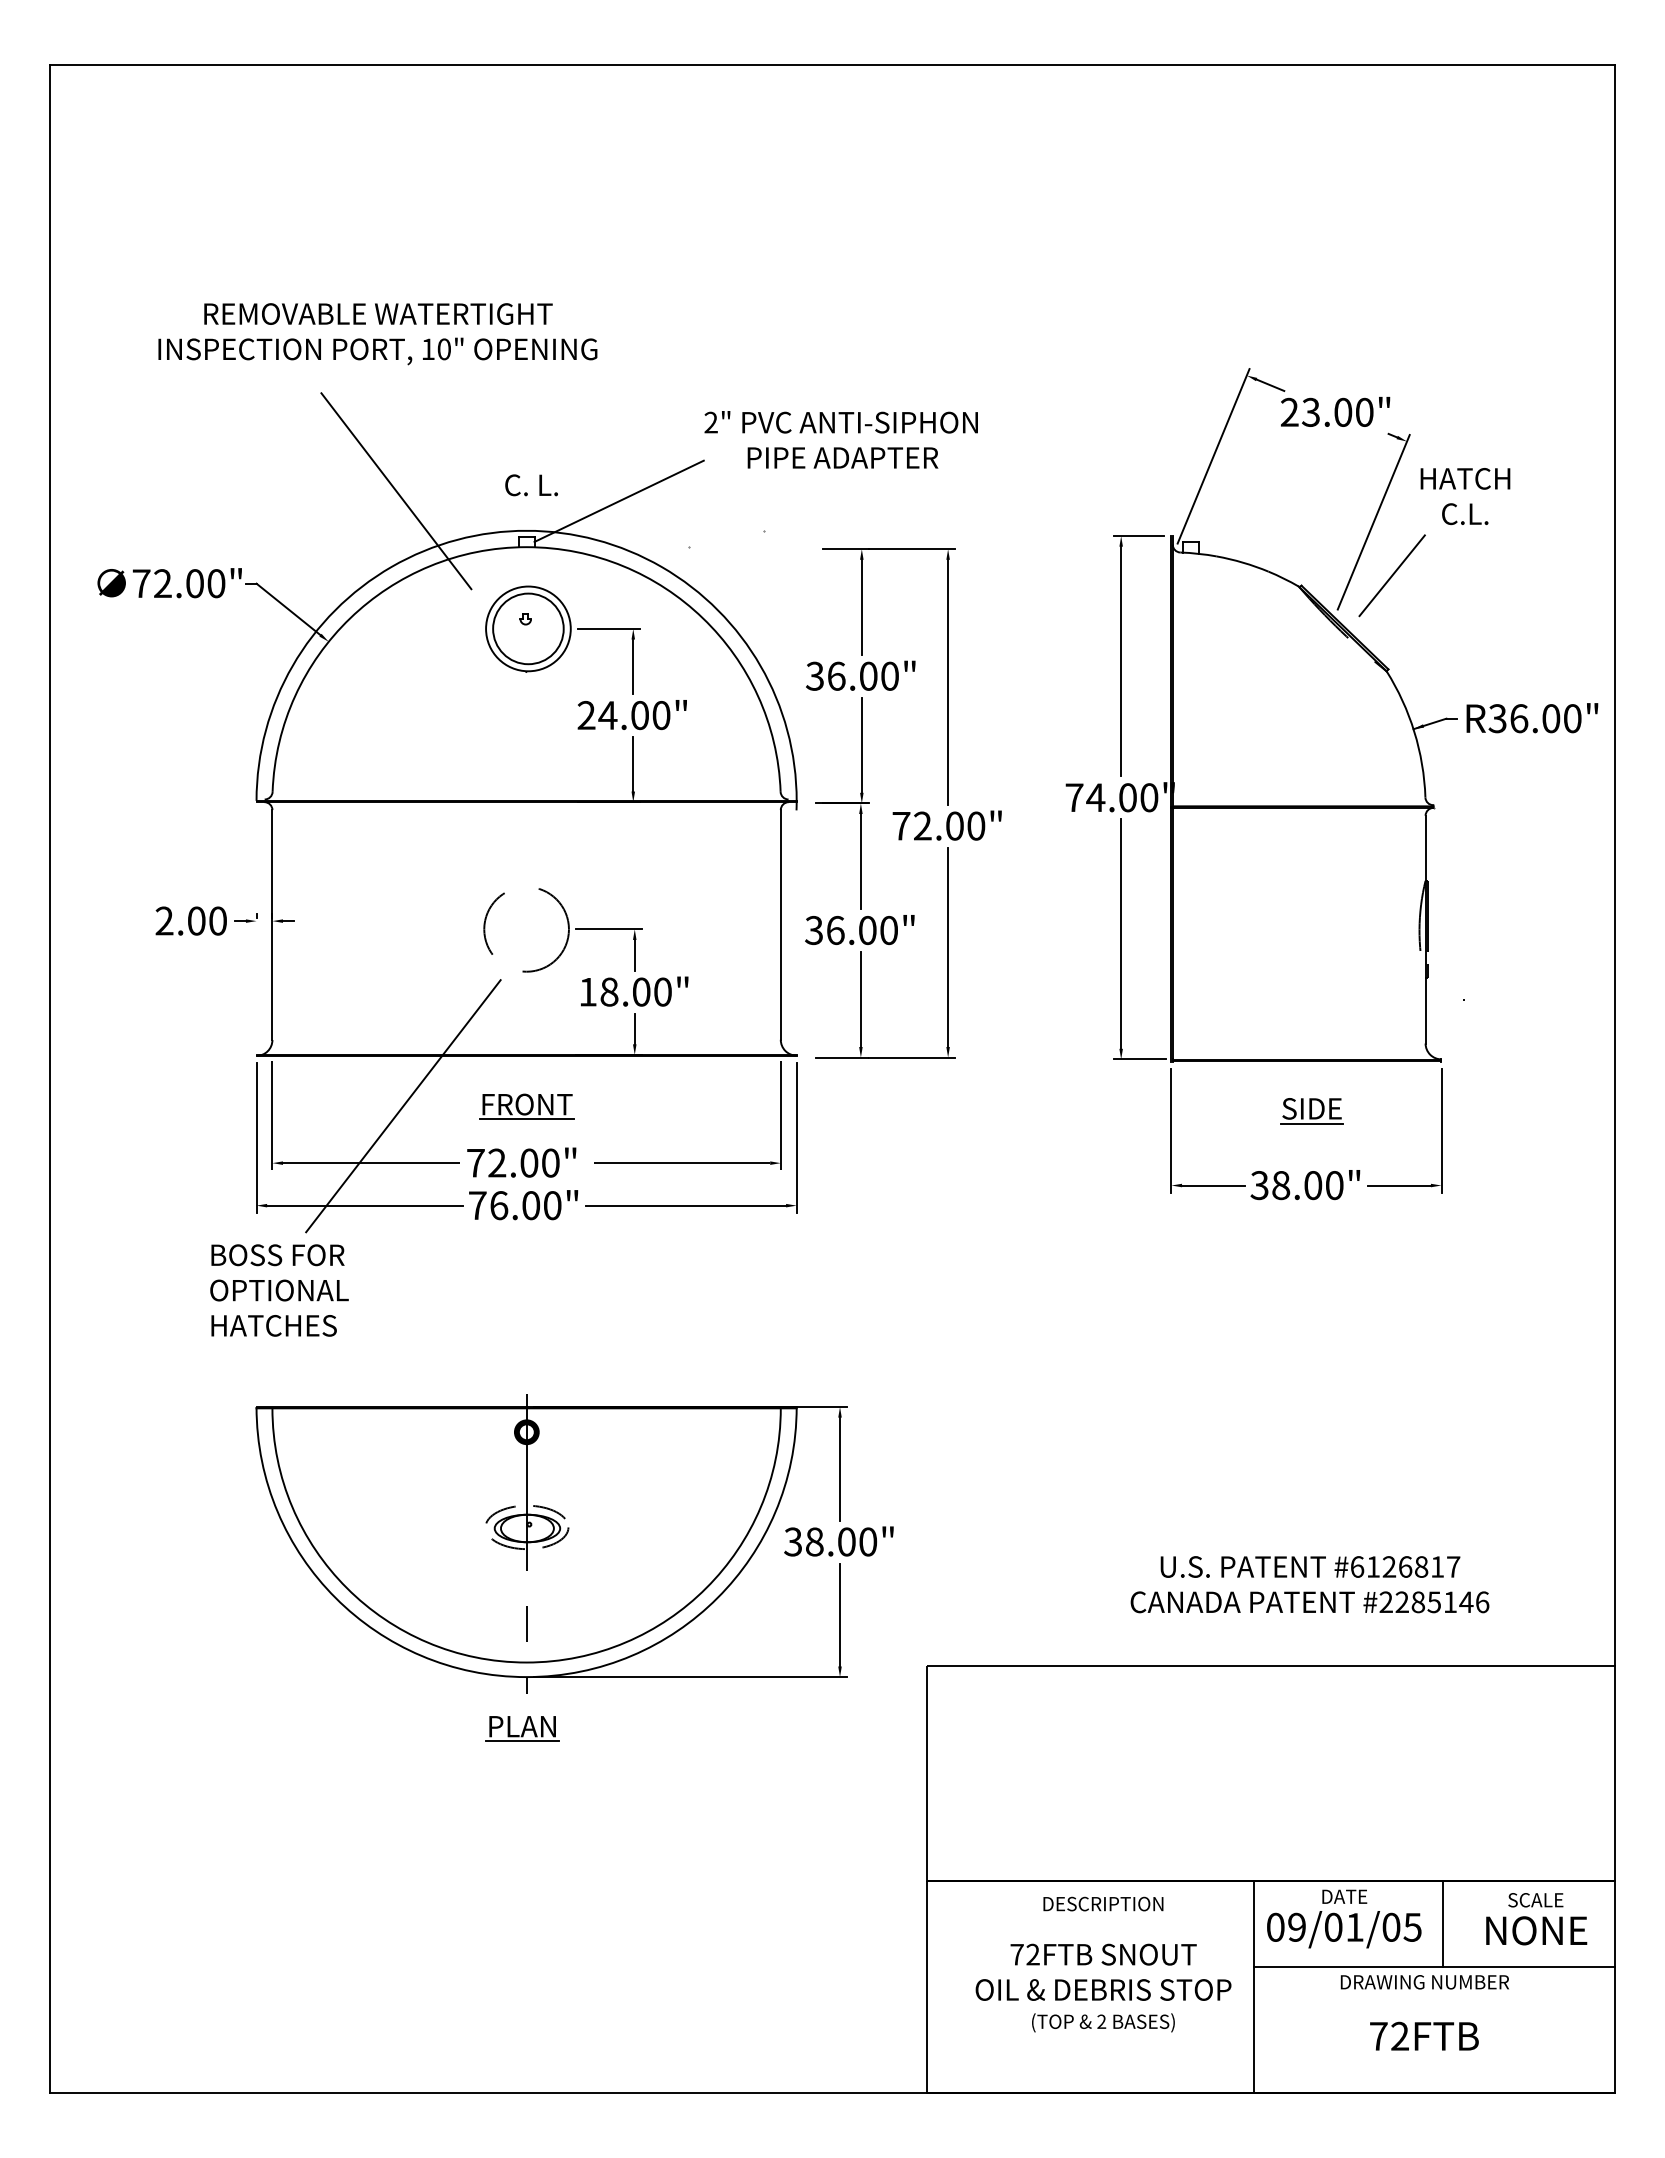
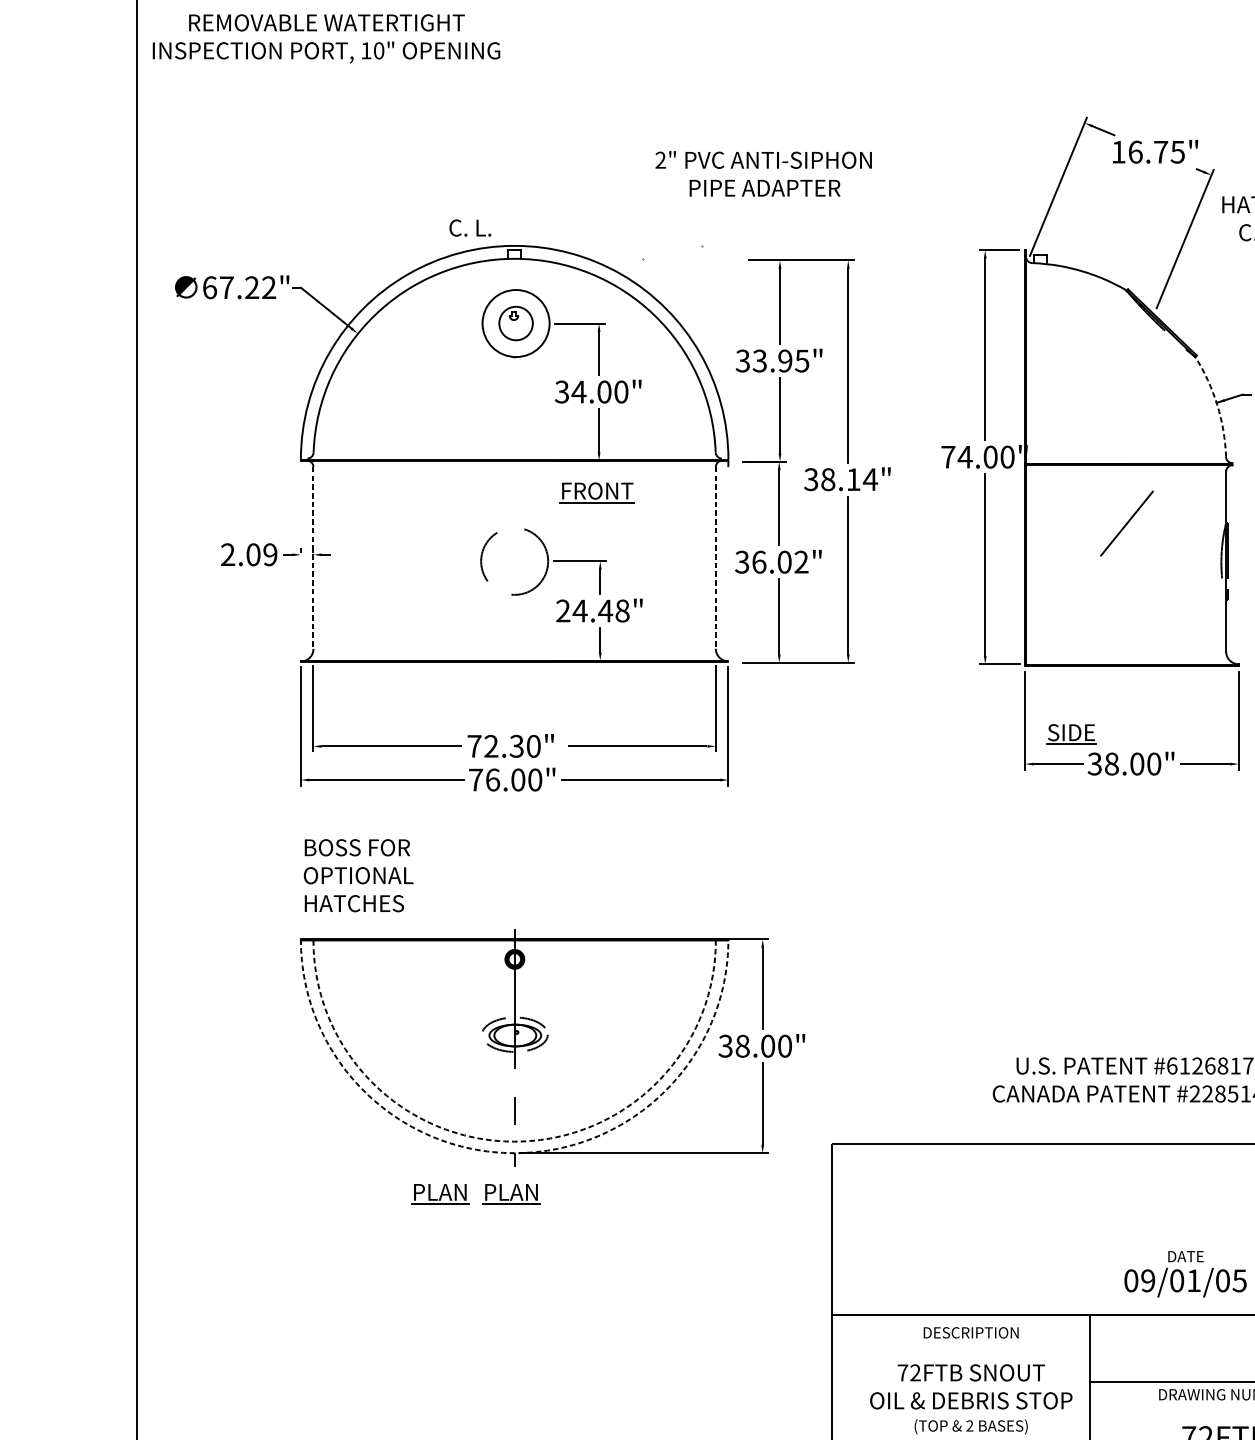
text: (377, 334) -> (326, 39), moved
text: (1326, 411) -> (1147, 151), 23.00" -> 16.75"
text: (531, 485) -> (470, 228), moved
line: (396, 491) -> (411, 214), removed
line: (618, 500) -> (587, 221), removed
line: (1391, 575) -> (1126, 523), moved
text: (178, 583) -> (239, 287), 72.00" -> 67.22"
circle: (528, 628) -> (516, 323), size x0.6
text: (862, 675) -> (780, 360), 36.00" -> 33.95"
text: (586, 715) -> (562, 392), 24.00" -> 34.00"
arc: (1414, 731) -> (1217, 404), solid -> dashed
text: (938, 825) -> (840, 479), 72.00" -> 38.14"
text: (217, 920) -> (269, 554), 2.00 -> 2.09
line: (780, 924) -> (715, 557), solid -> dashed
line: (272, 925) -> (313, 558), solid -> dashed
text: (888, 930) -> (801, 562), 36.00" -> 36.02"
text: (625, 991) -> (592, 610), 18.00" -> 24.48"
line: (403, 1106) -> (417, 701), removed
part: (526, 1106) -> (596, 492), moved
part: (1311, 1111) -> (1070, 734), moved
text: (529, 1162) -> (516, 745), 72.00" -> 72.30"
text: (279, 1290) -> (358, 875), moved
arc: (526, 1662) -> (514, 1141), solid -> dashed
arc: (526, 1677) -> (514, 1153), solid -> dashed
part: (432, 1728) -> (440, 1193), added
text: (1344, 1918) -> (1185, 1273), moved
line: (1442, 1923) -> (1239, 1348), removed

